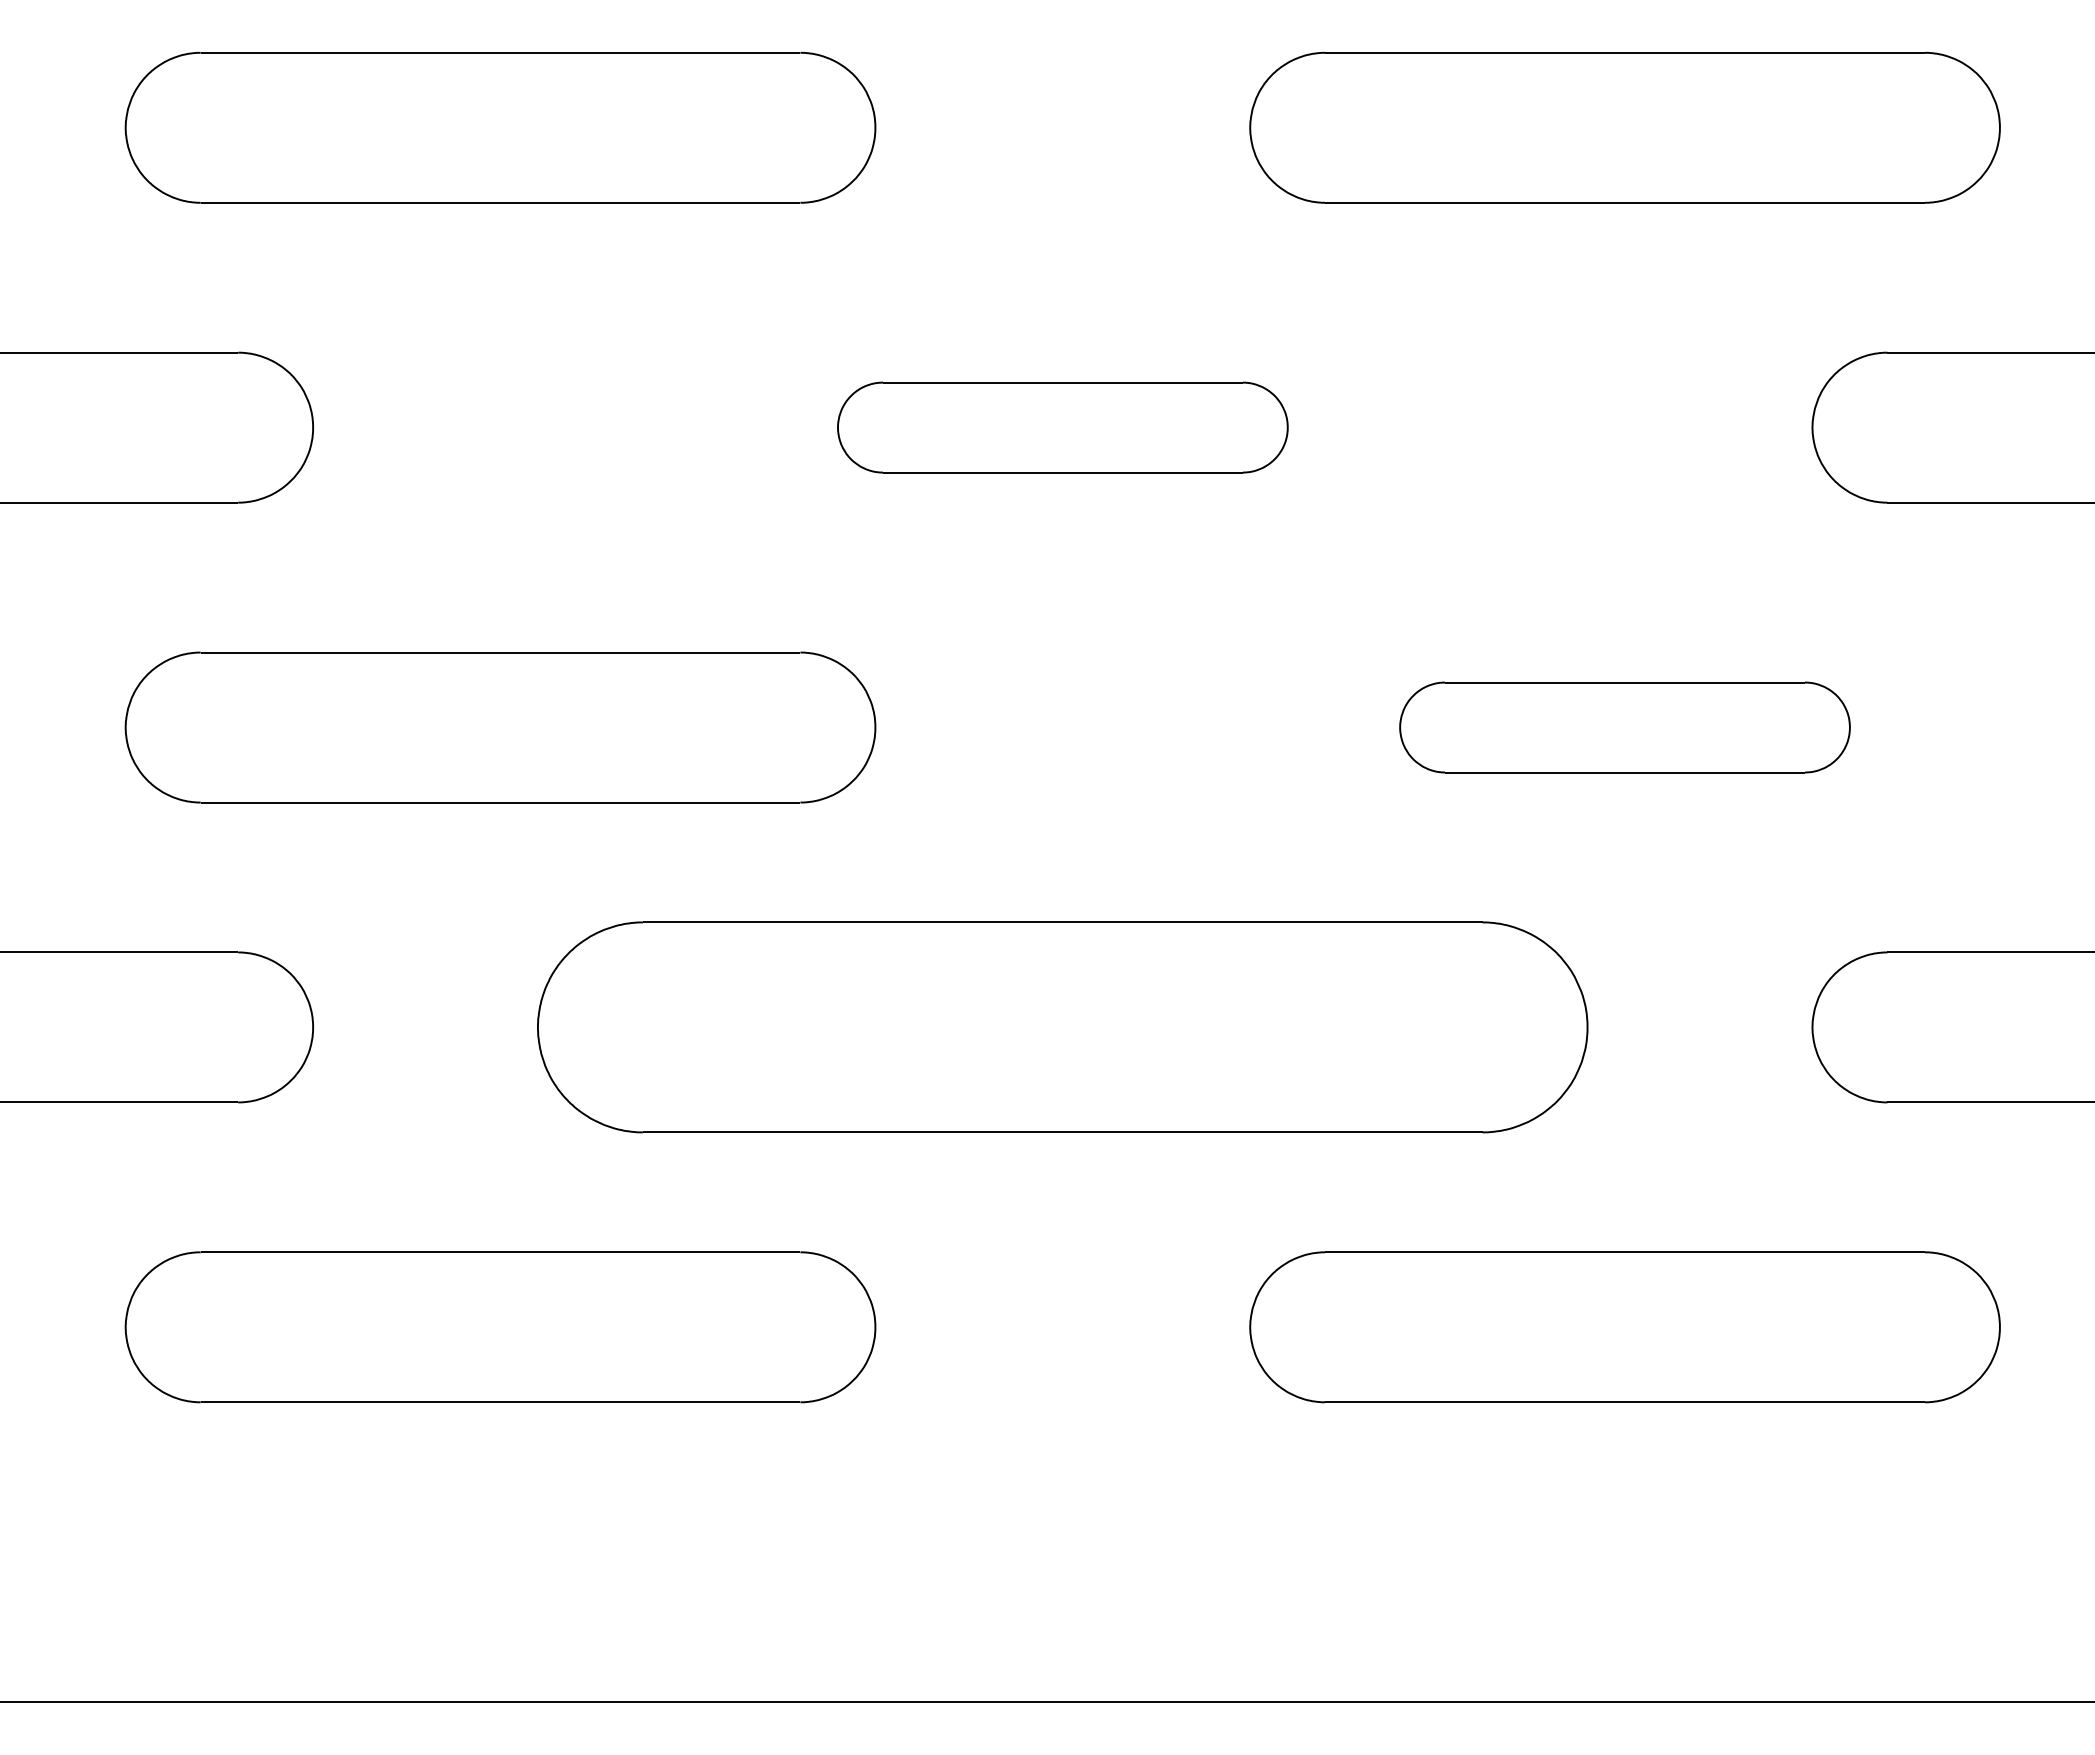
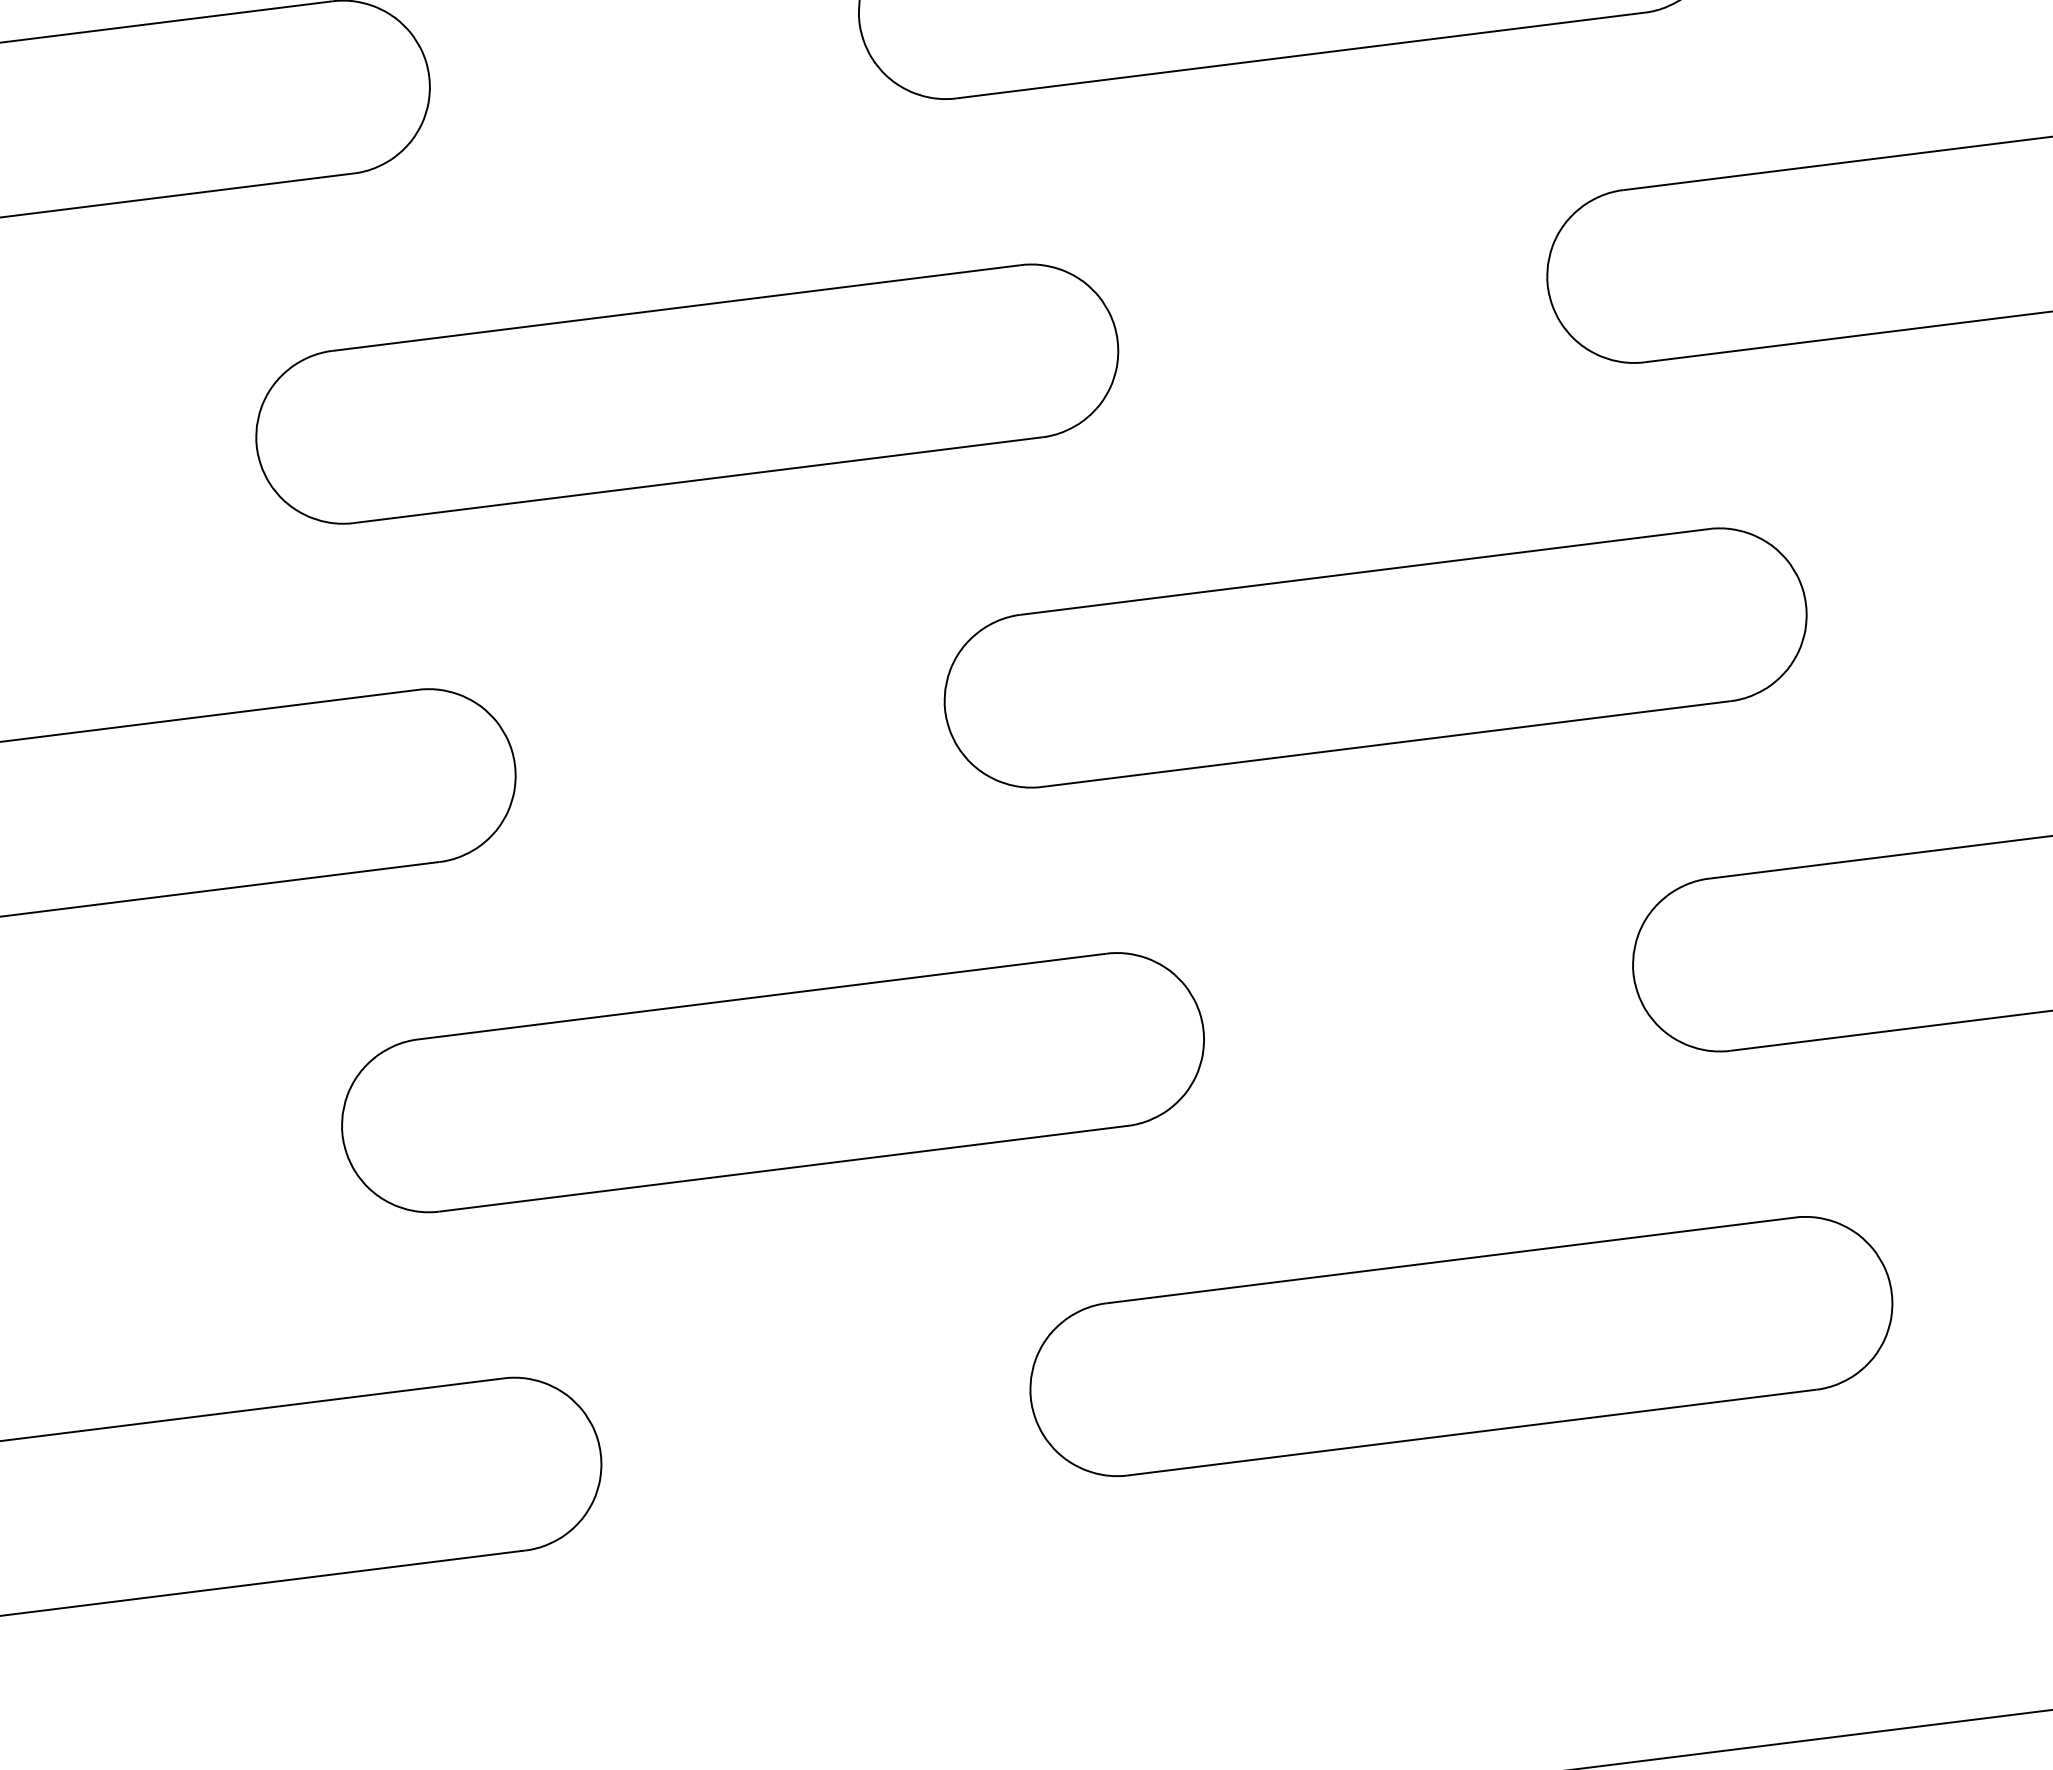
part: (1062, 427) -> (686, 393), size x1.67
part: (1624, 727) -> (1374, 658), size x1.67
part: (1062, 1027) -> (772, 1082), size x0.71

